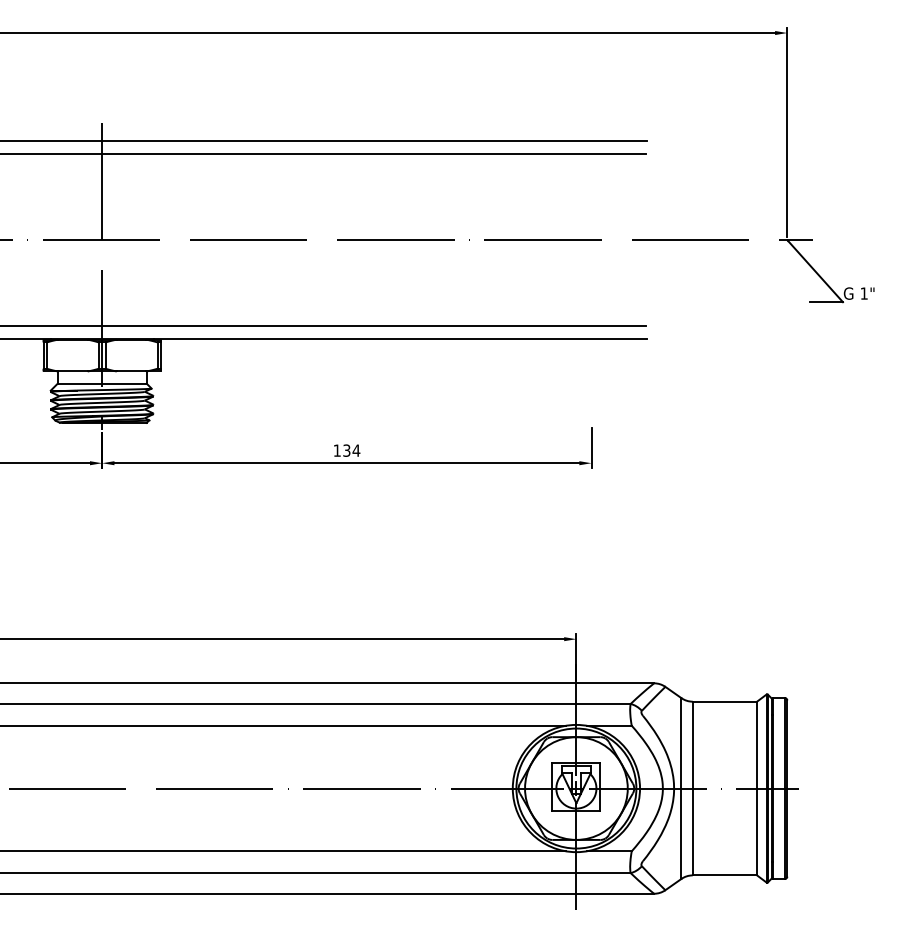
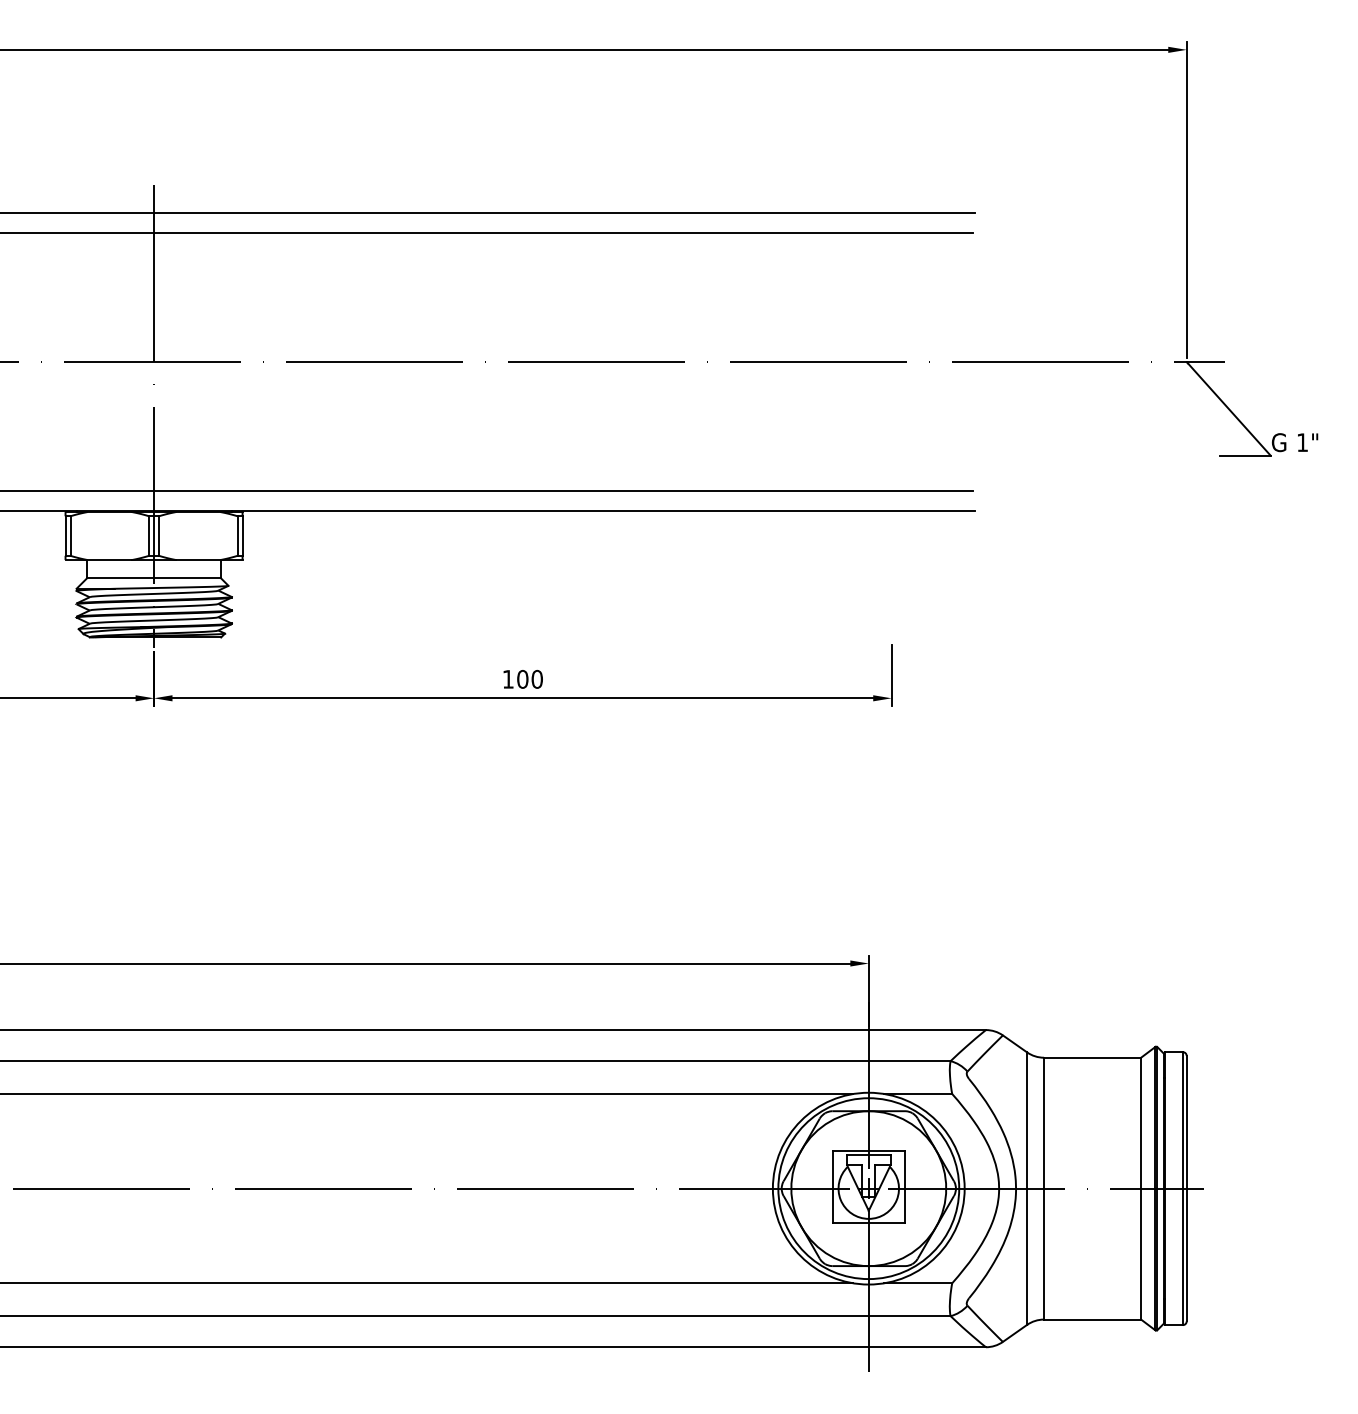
text: (351, 450) -> (529, 679), 134 -> 100

